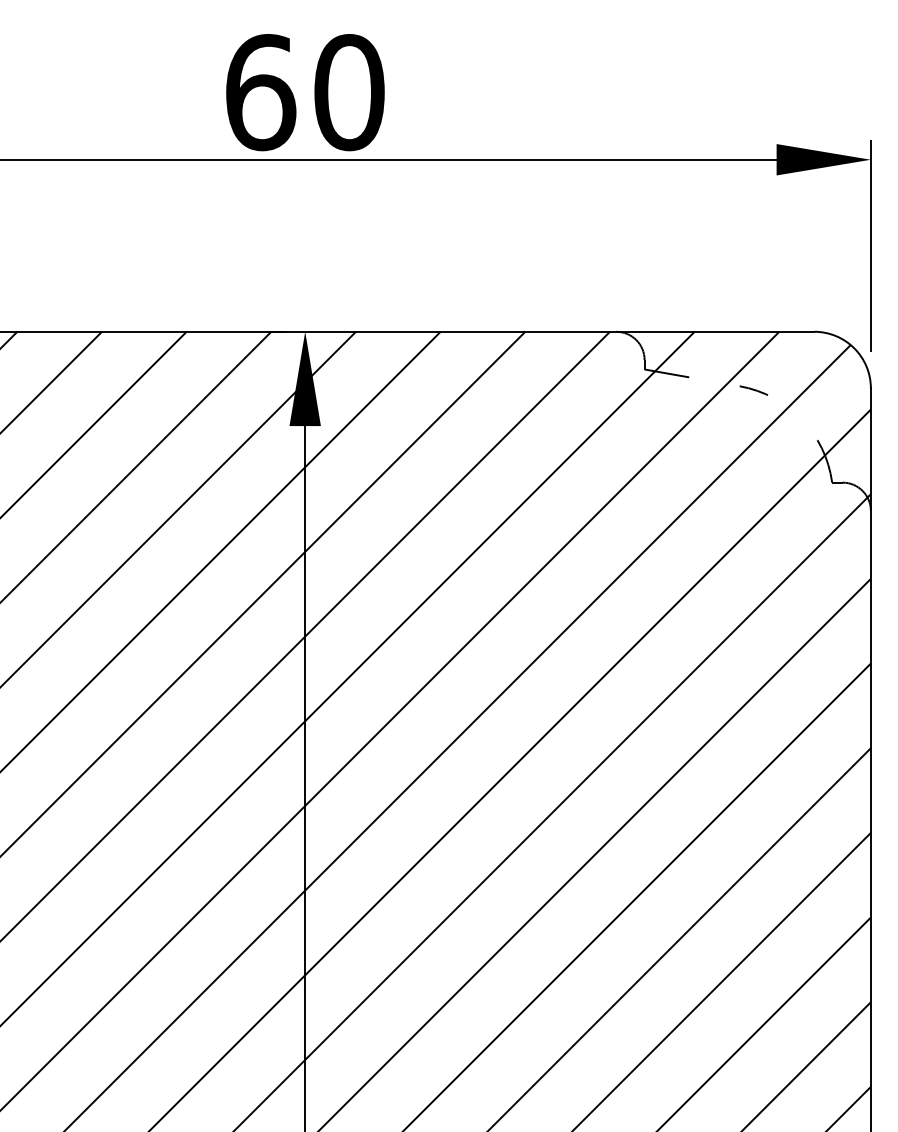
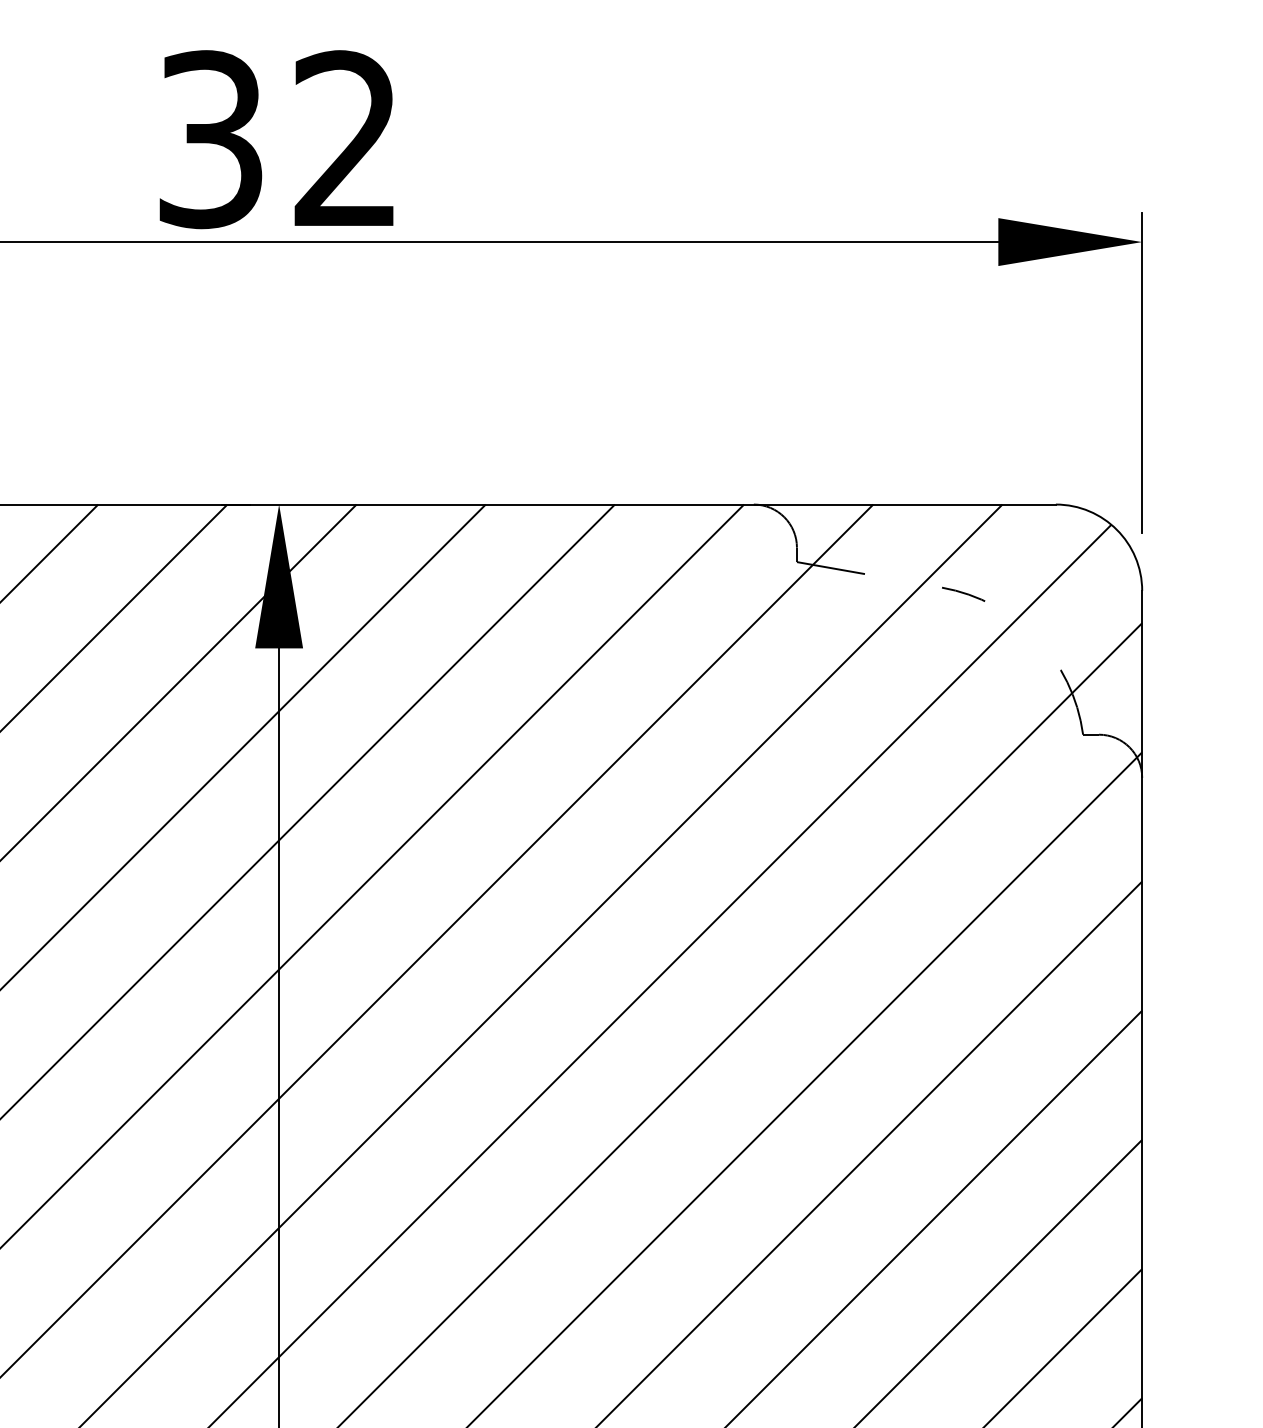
text: (305, 92) -> (279, 139), 60 -> 32

